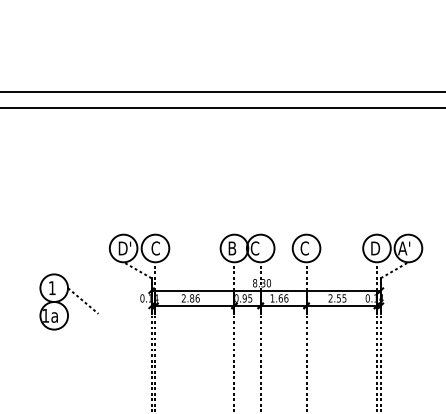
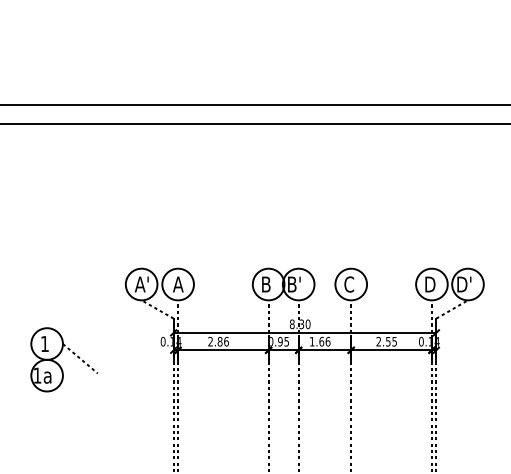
text: (124, 248) -> (142, 284), D' -> A'
text: (155, 248) -> (178, 284), C -> A
text: (256, 248) -> (293, 284), C -> B'
text: (404, 248) -> (463, 284), A' -> D'
part: (65, 297) -> (60, 354), moved

